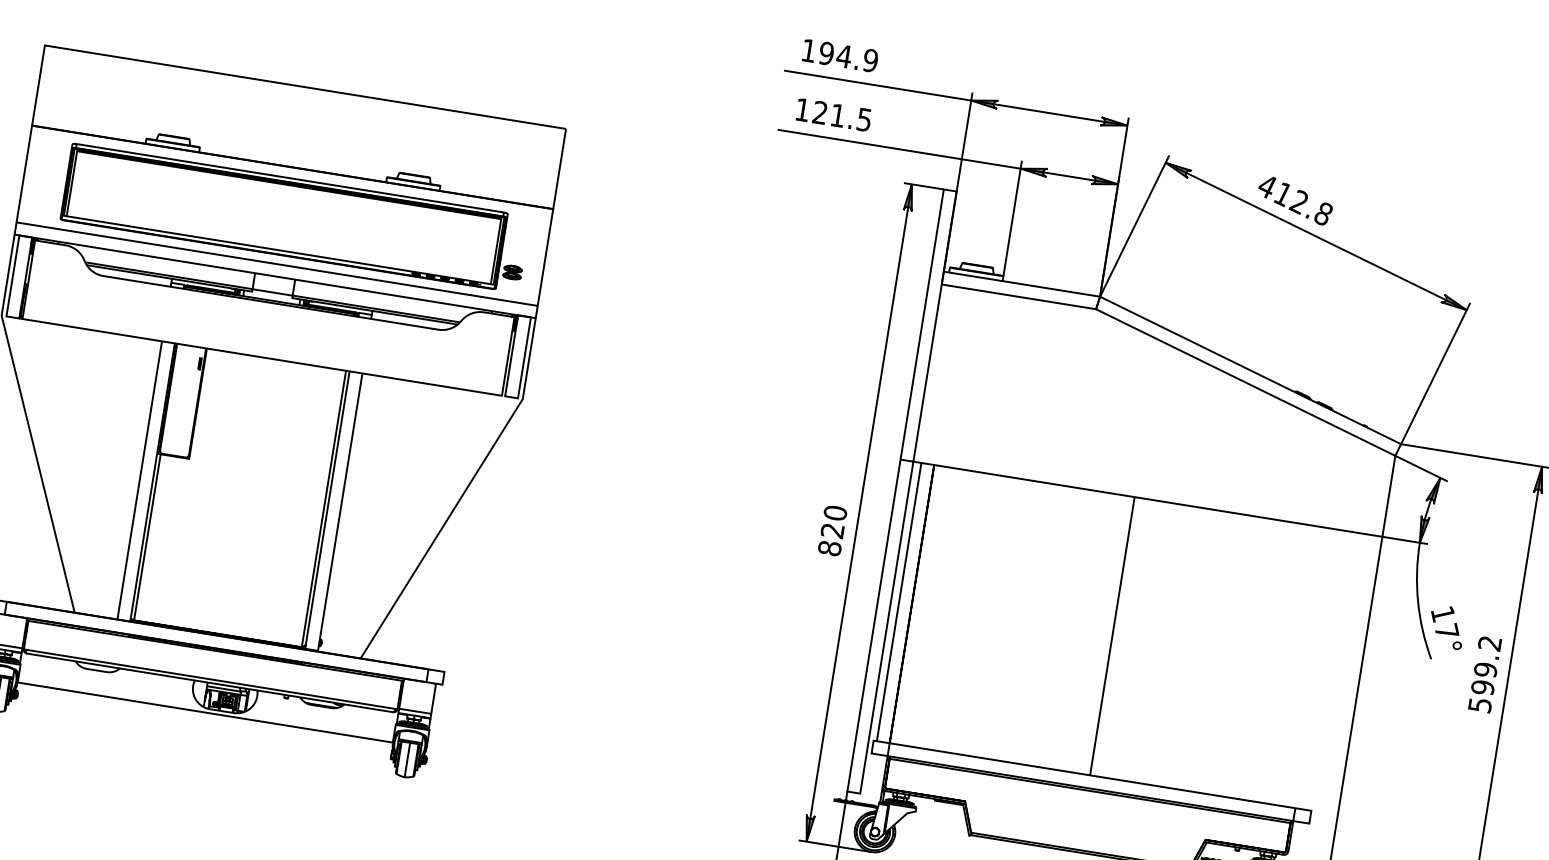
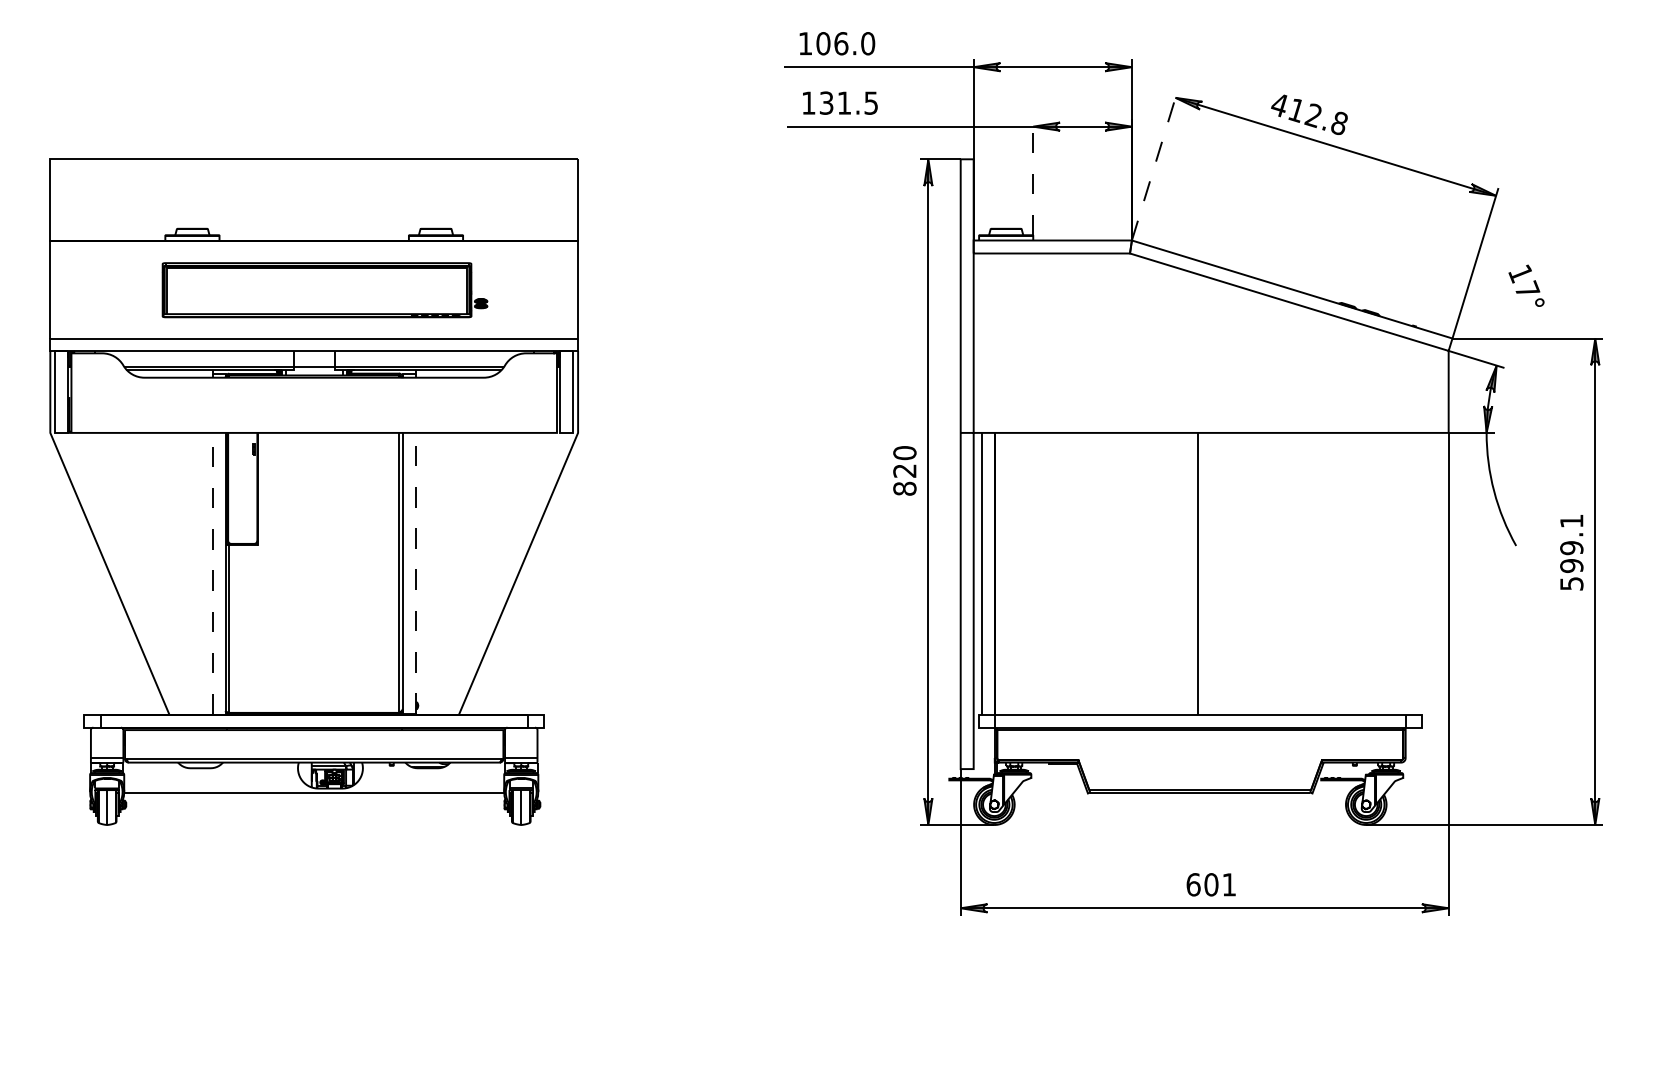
text: (848, 56) -> (845, 43), 194.9 -> 106.0
text: (820, 112) -> (826, 102), 121.5 -> 131.5
part: (295, 217) -> (324, 289), size x0.7
line: (1012, 218) -> (1033, 177), solid -> dashed
line: (1134, 226) -> (1154, 165), solid -> dashed
line: (139, 480) -> (212, 573), solid -> dashed
line: (340, 511) -> (415, 572), solid -> dashed
text: (832, 530) -> (904, 470), moved
text: (1446, 626) -> (1526, 285), moved
text: (1489, 643) -> (1571, 521), 599.2 -> 599.1

